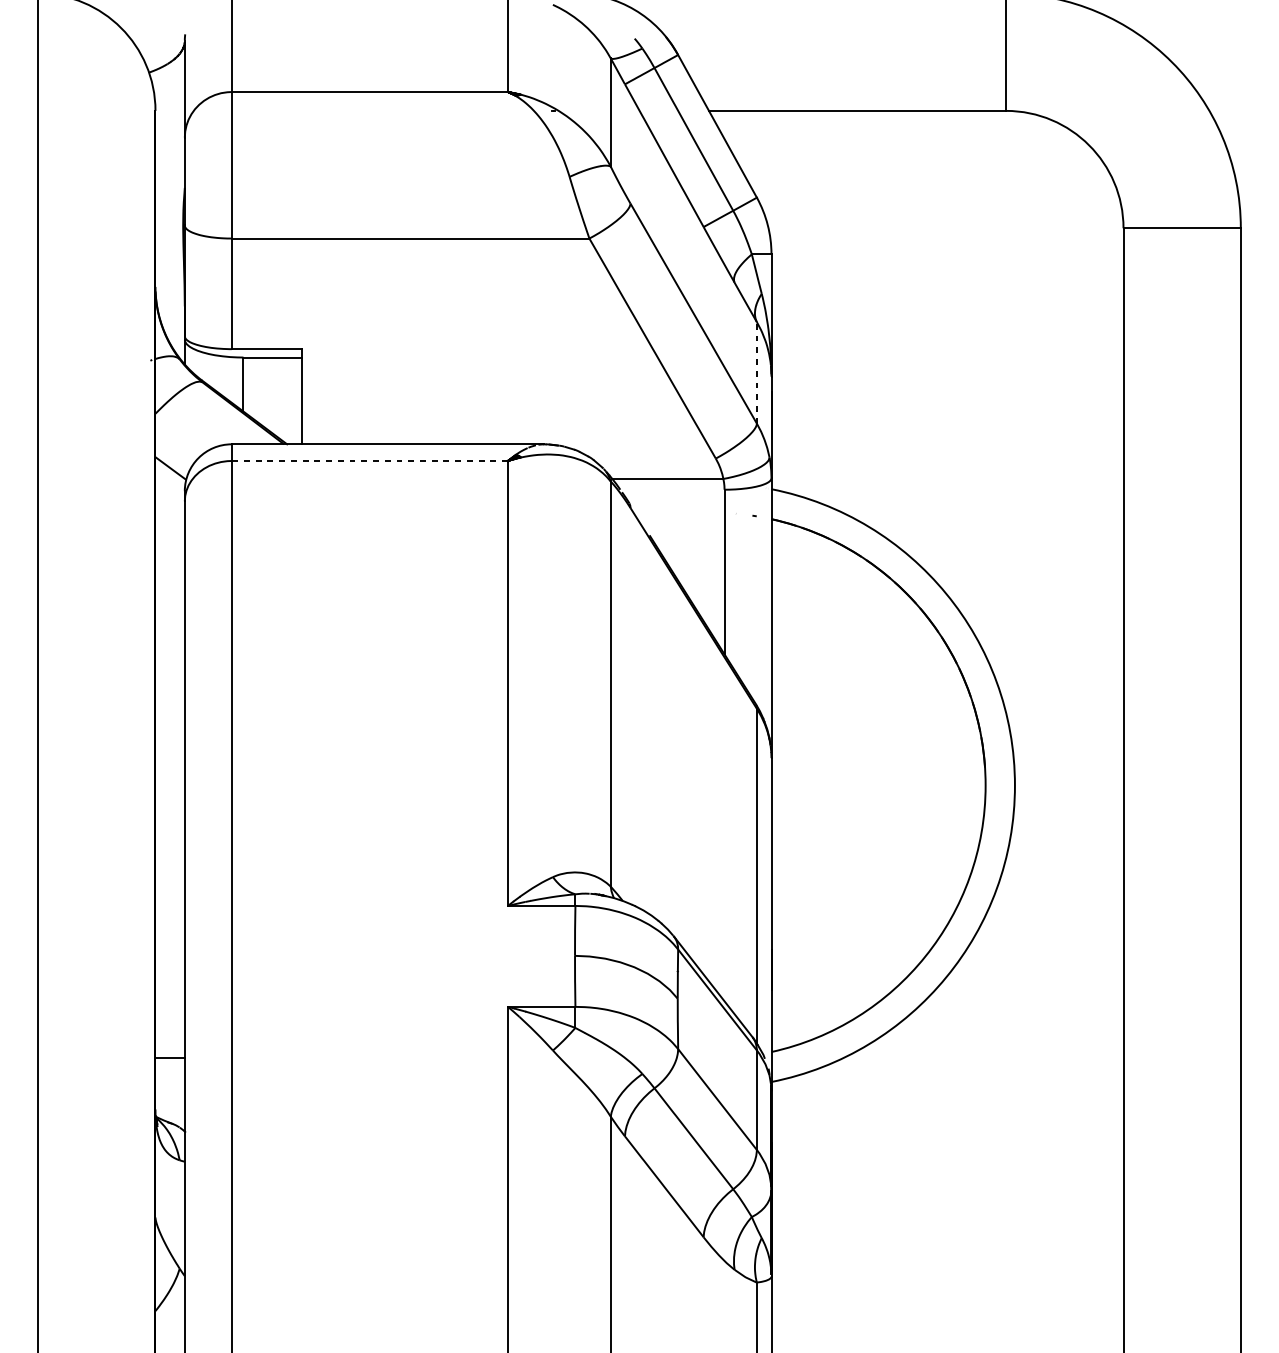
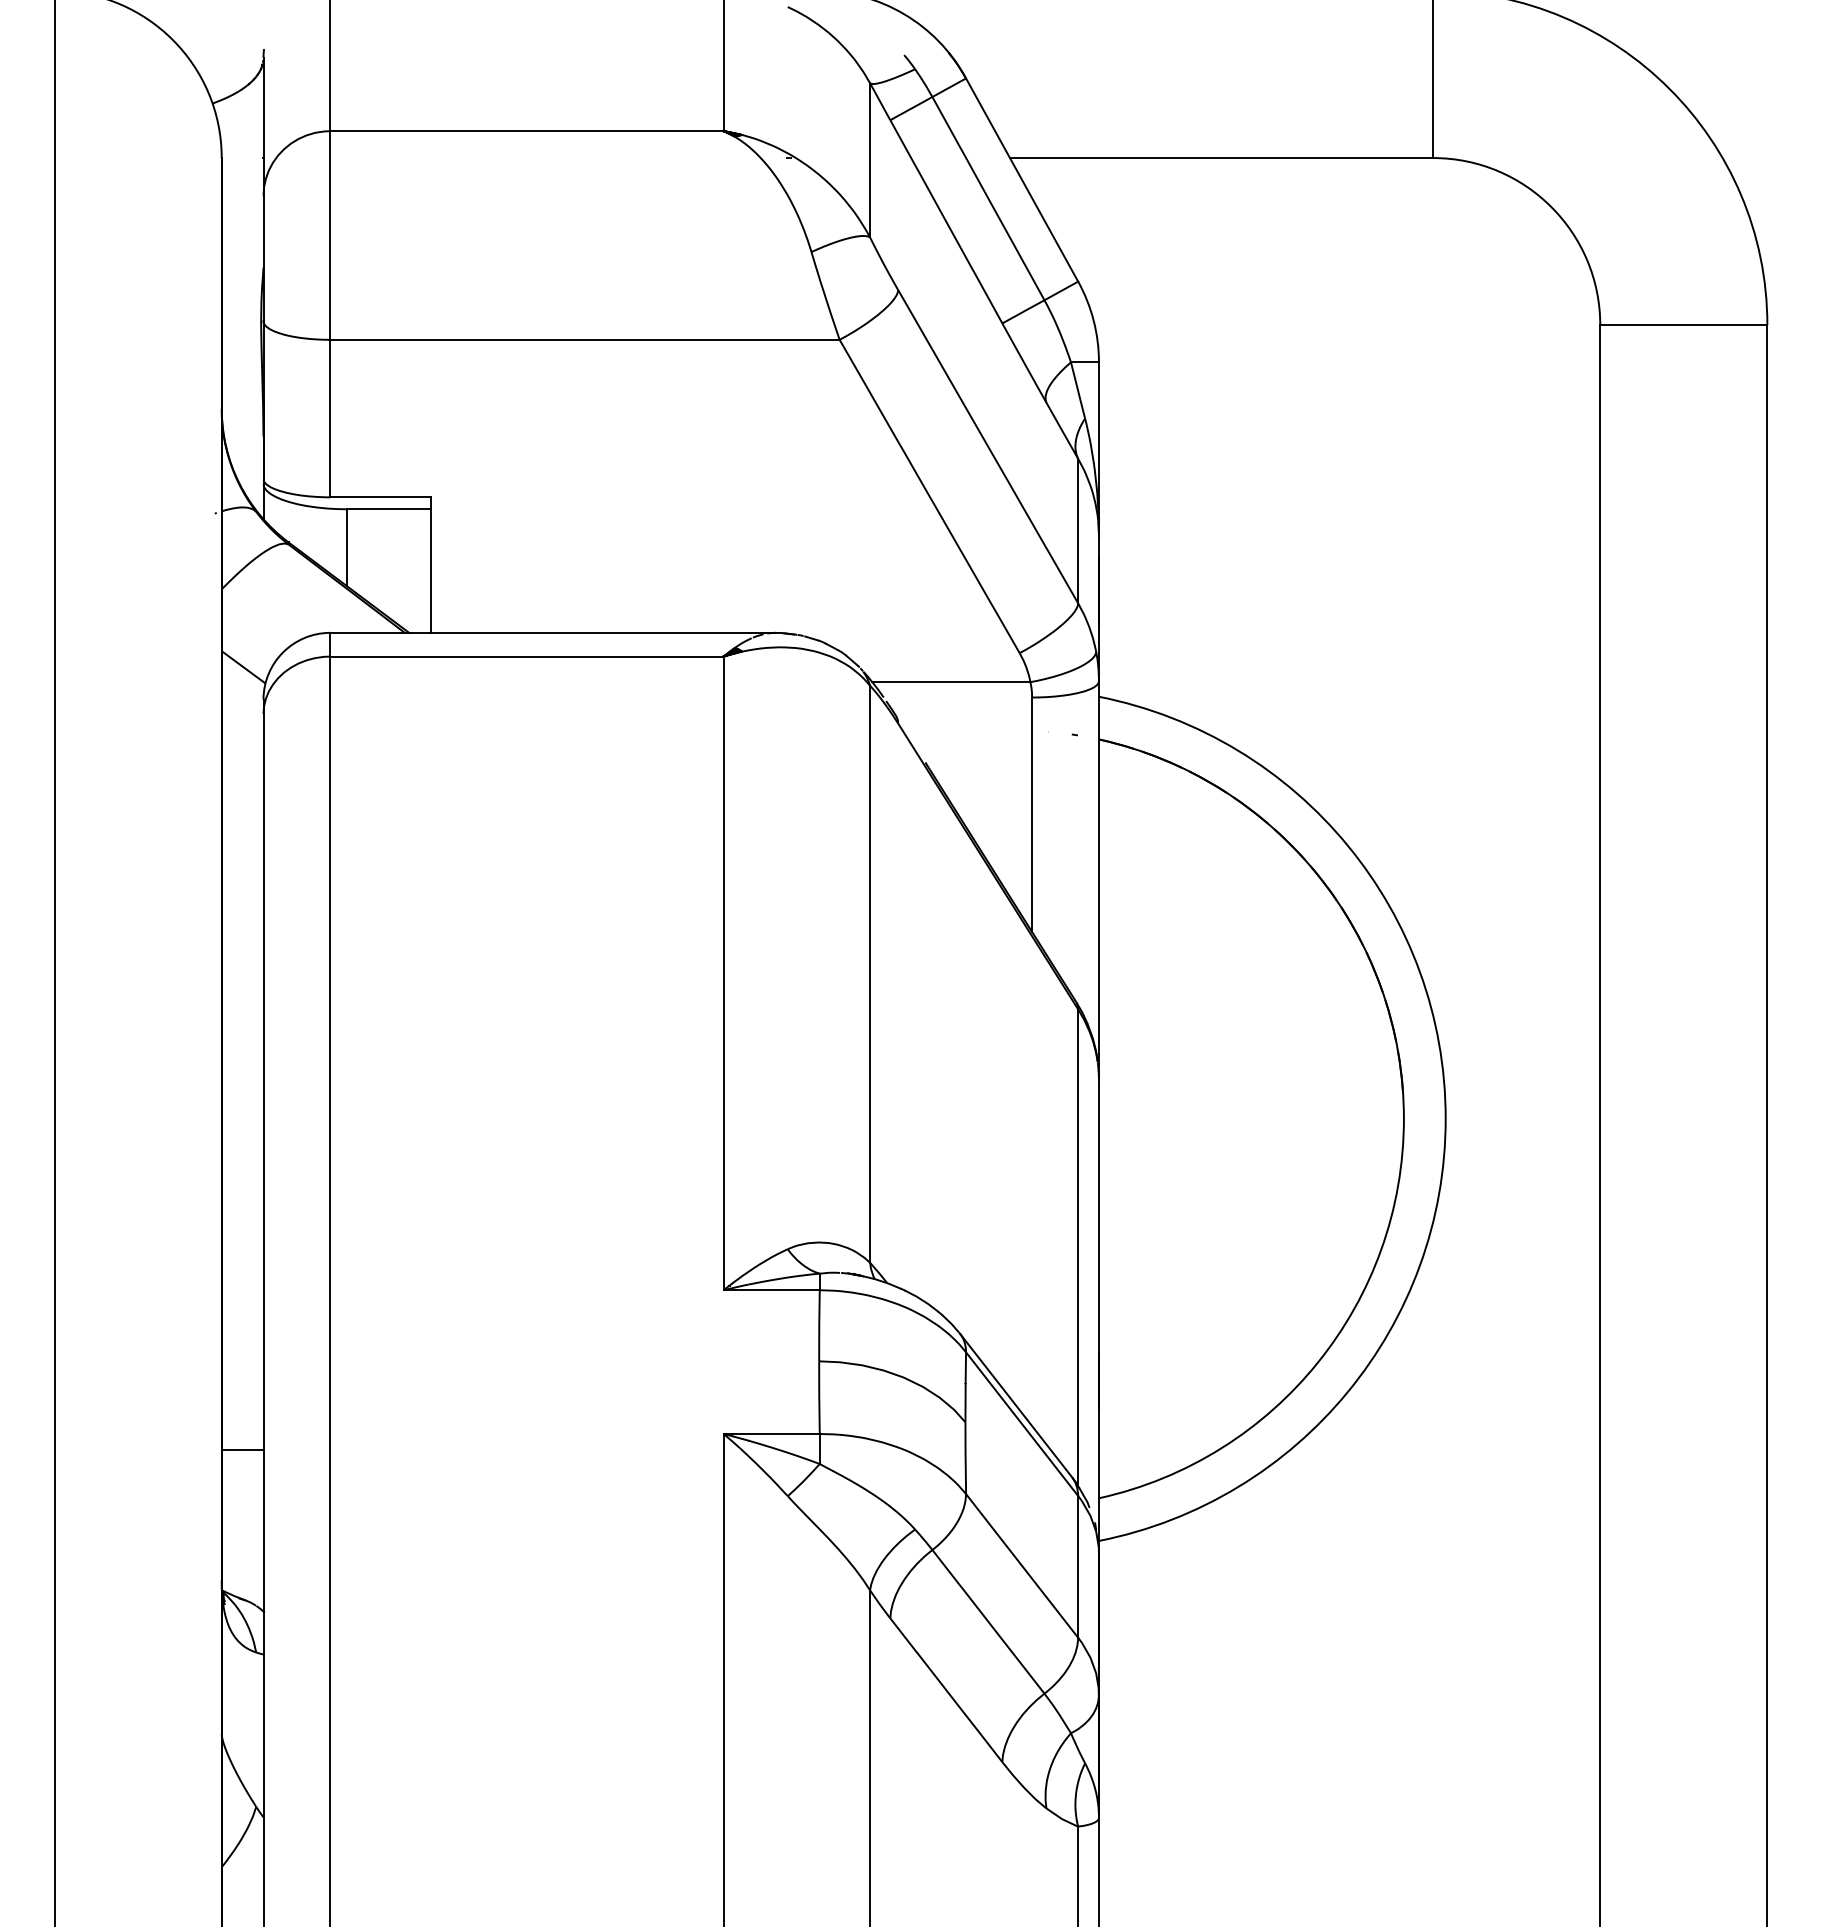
line: (757, 372) -> (1078, 530), dashed -> solid
line: (370, 460) -> (527, 656), dashed -> solid
line: (170, 1058) -> (242, 1450), moved

